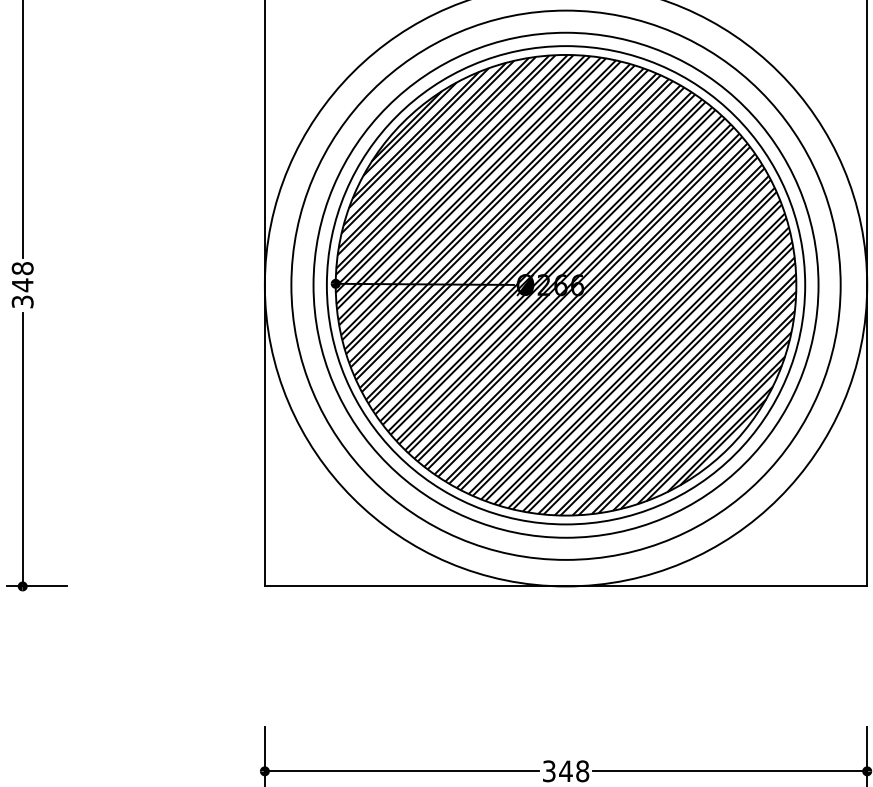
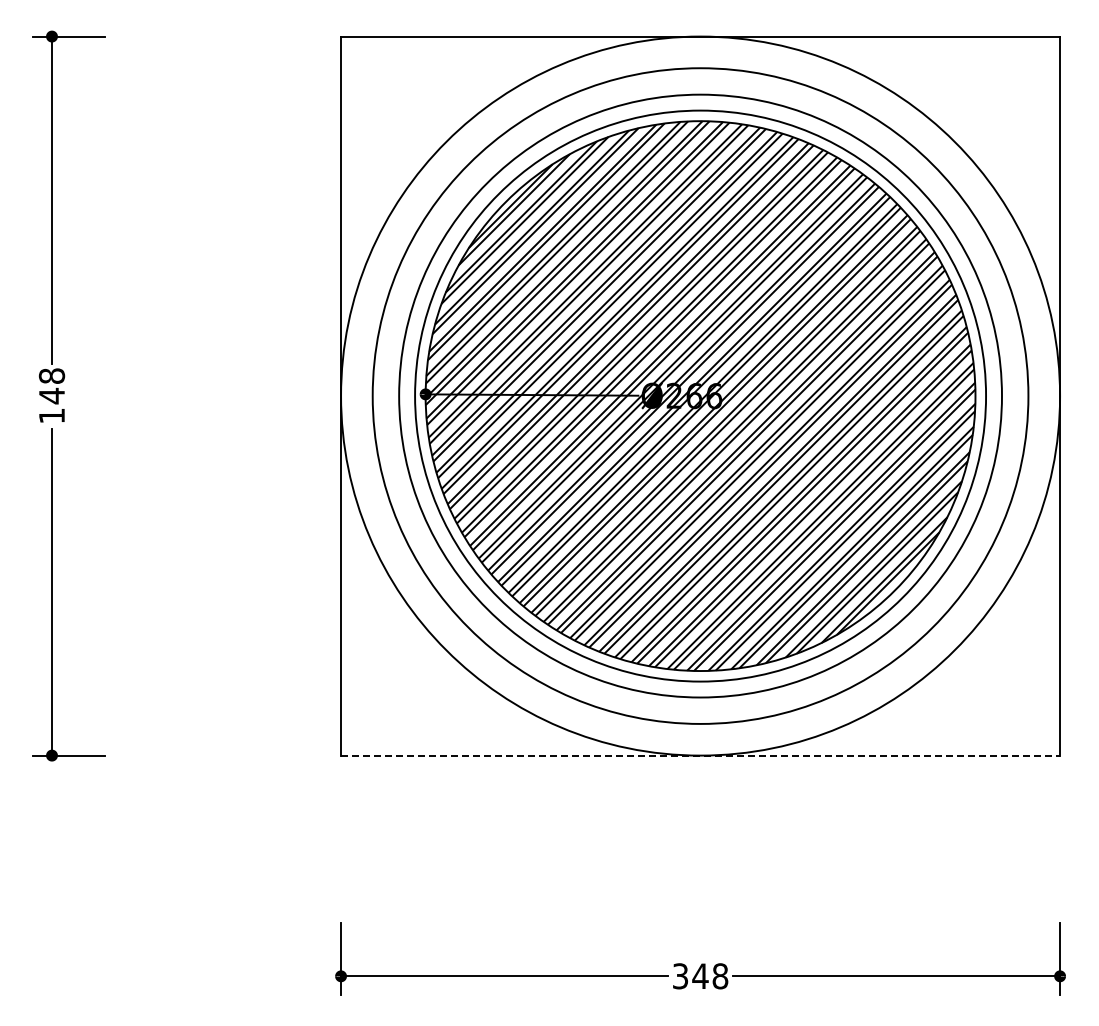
text: (22, 301) -> (51, 415), 348 -> 148
line: (565, 586) -> (700, 755), solid -> dashed

